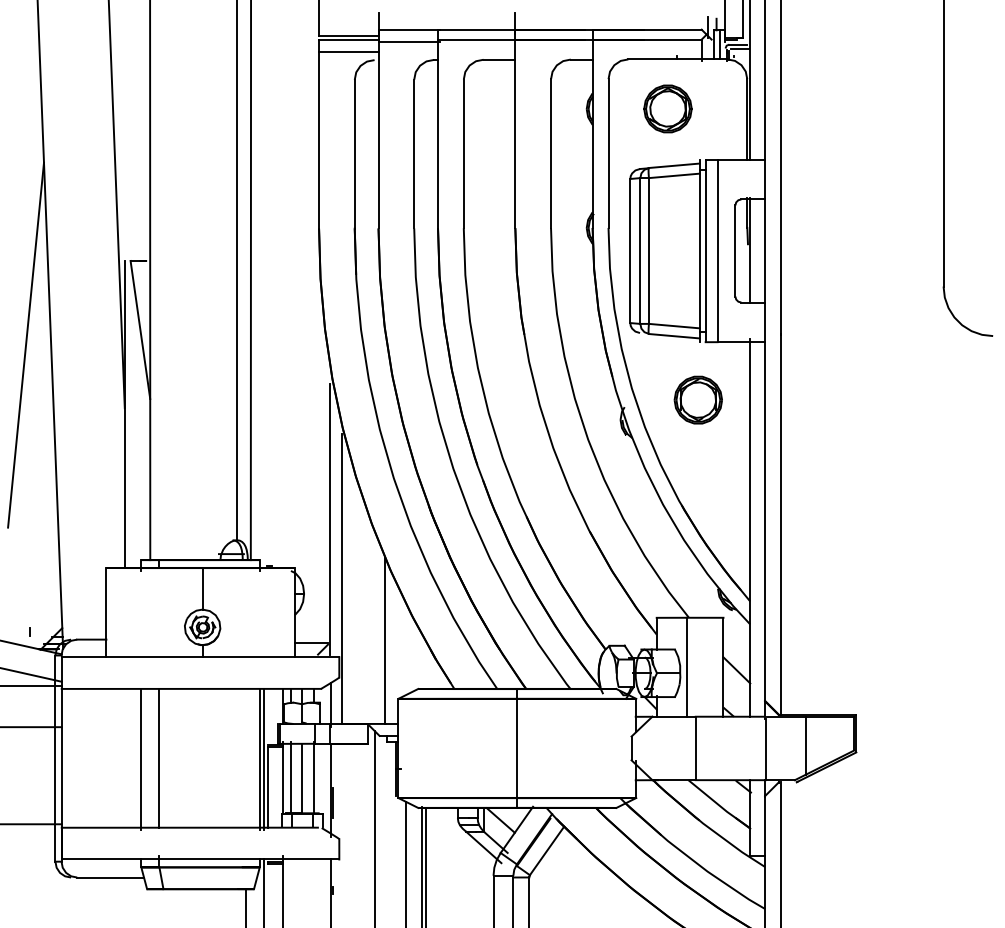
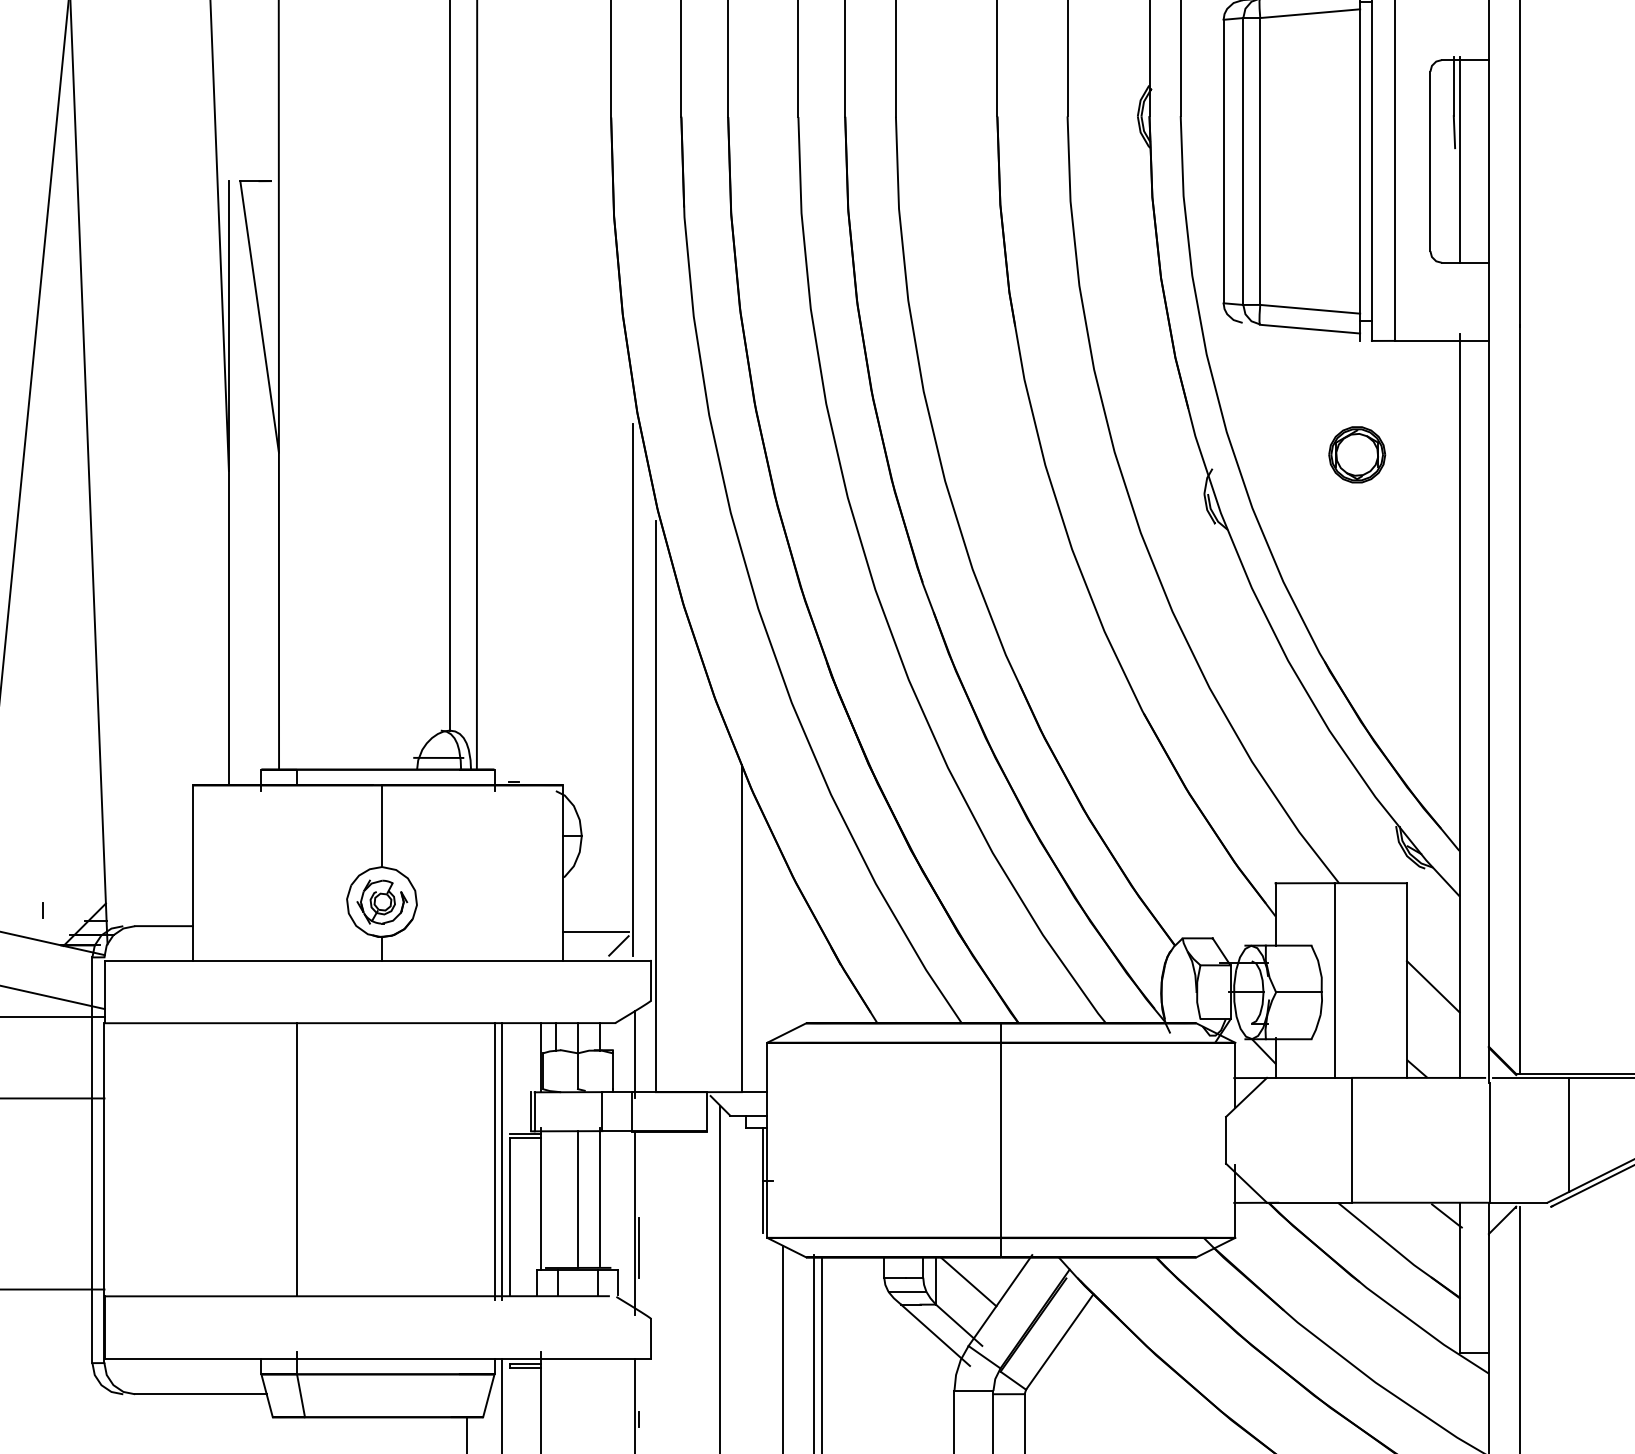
part: (697, 399) -> (1355, 453), size x0.6
line: (141, 758) -> (261, 1160), removed
line: (290, 777) -> (554, 1197), removed

